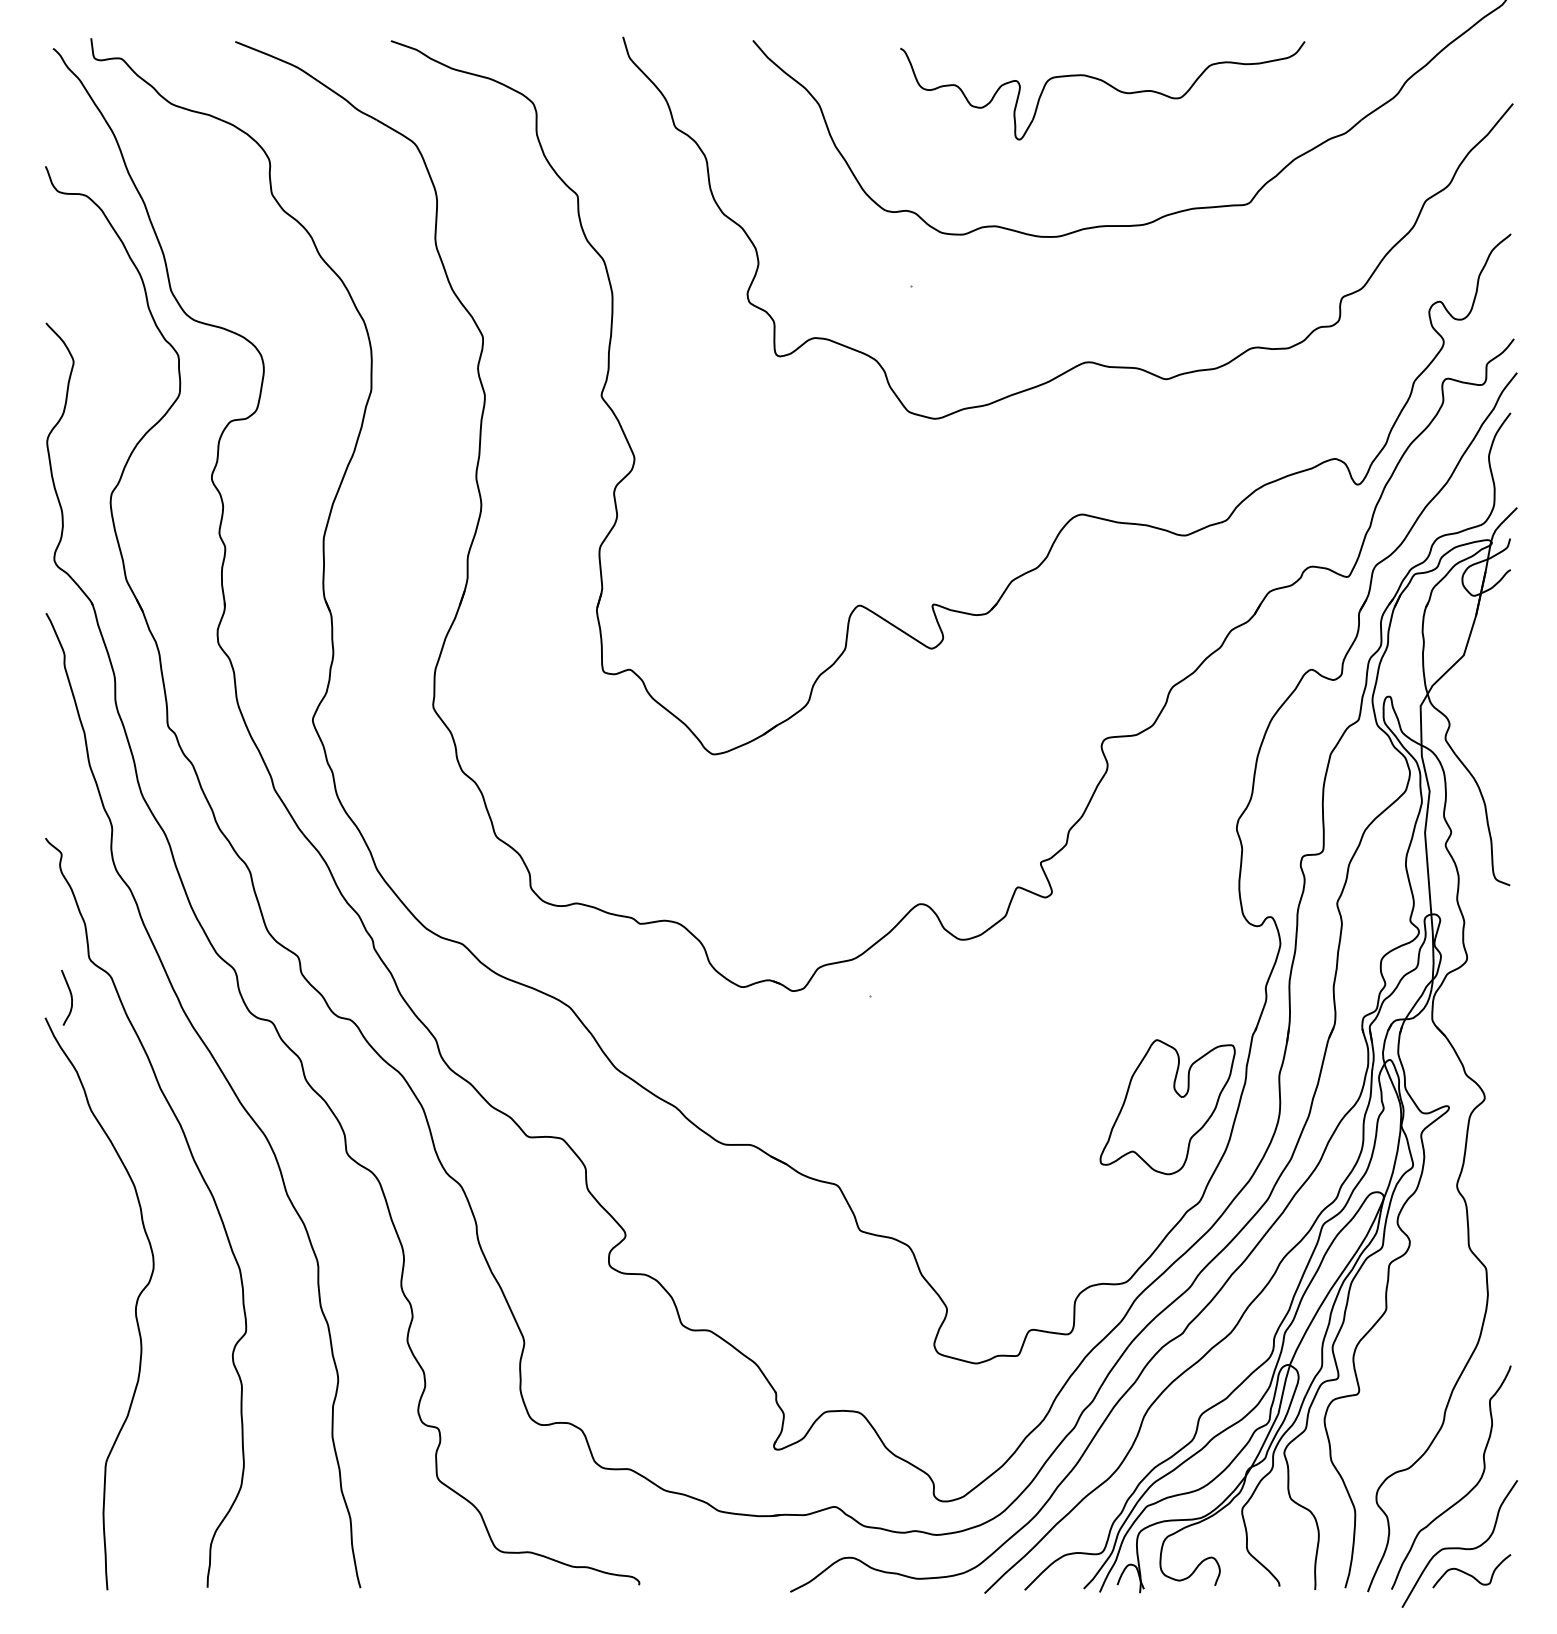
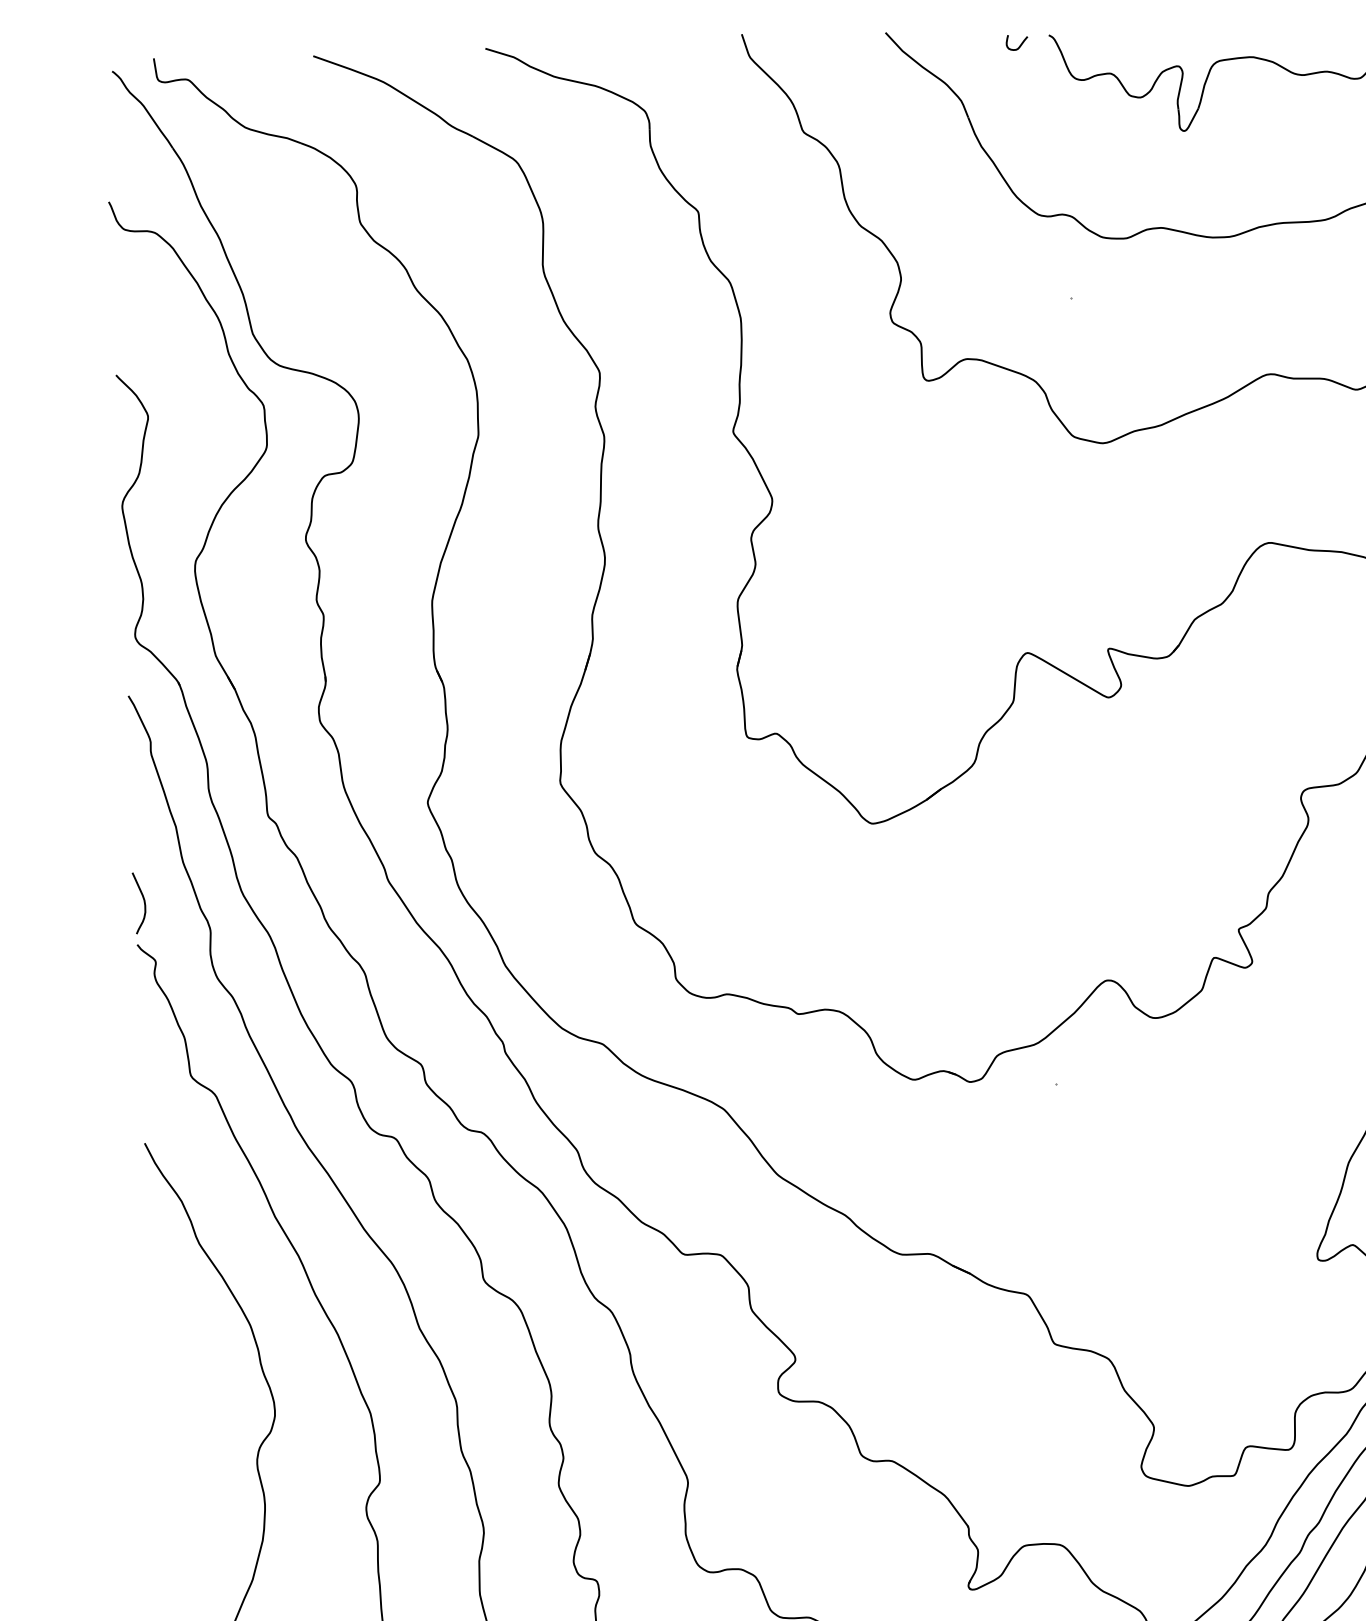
curve: (873, 56) -> (1019, 45), added
curve: (70, 997) -> (143, 902), moved

